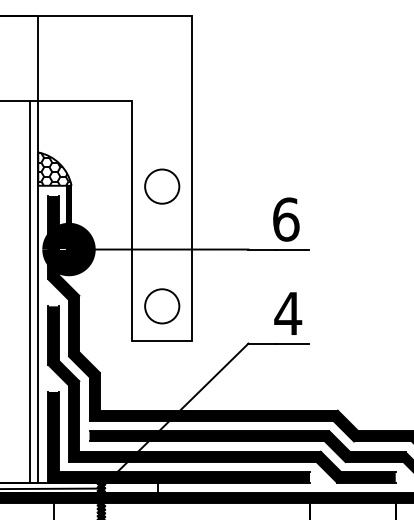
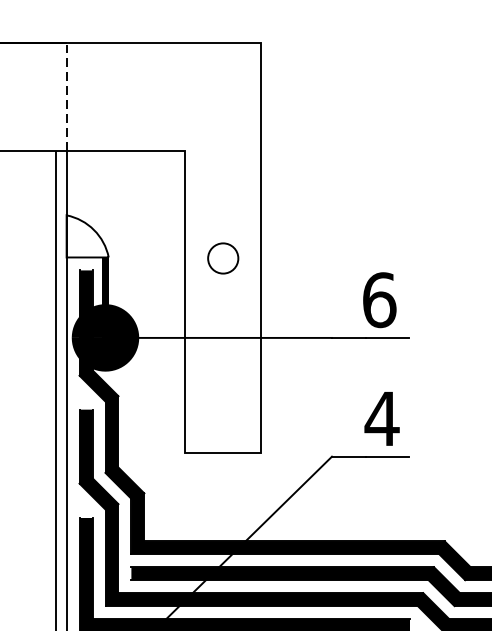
line: (38, 58) -> (66, 96), solid -> dashed
hatch: (54, 169) -> (87, 236), removed
circle: (162, 186) -> (223, 258), size x0.7
circle: (162, 306) -> (223, 409), removed

